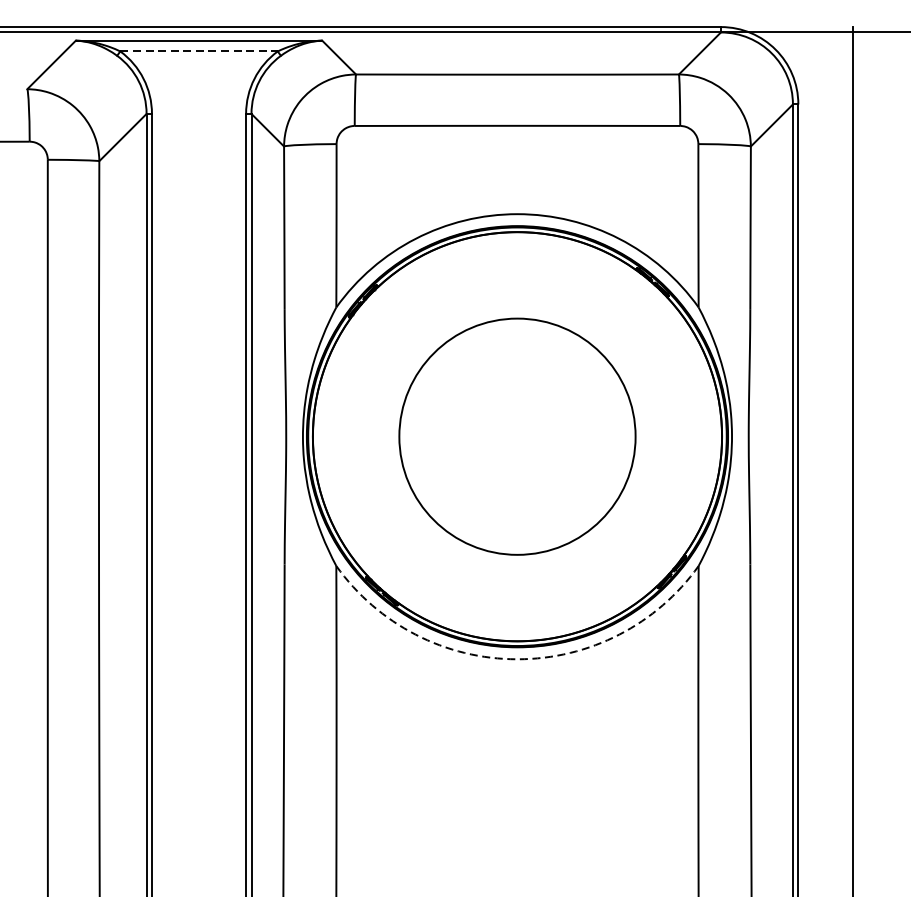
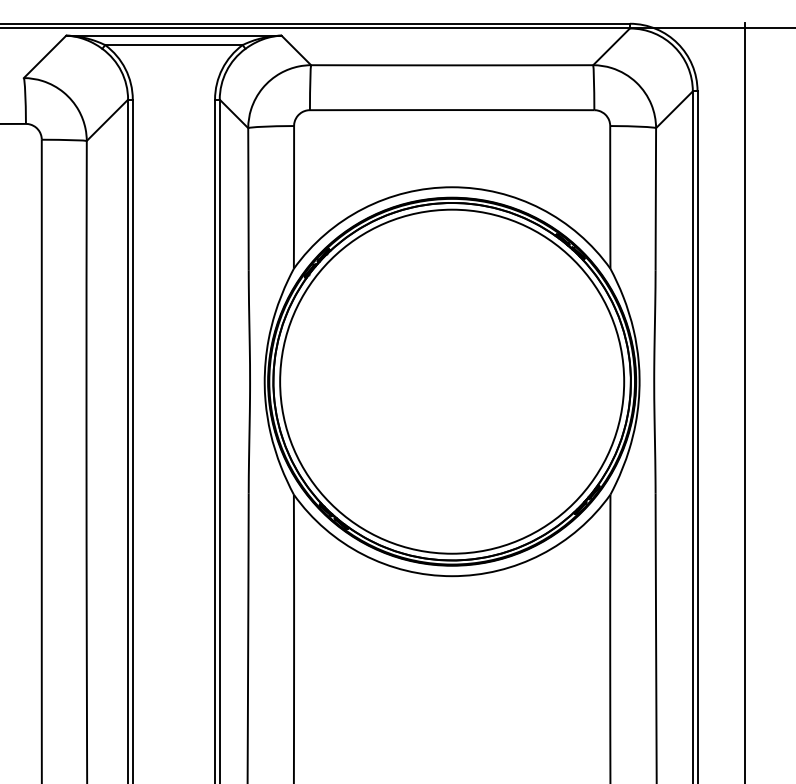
line: (198, 51) -> (173, 45), dashed -> solid
circle: (517, 436) -> (452, 381), size x1.67
arc: (517, 659) -> (452, 576), dashed -> solid

